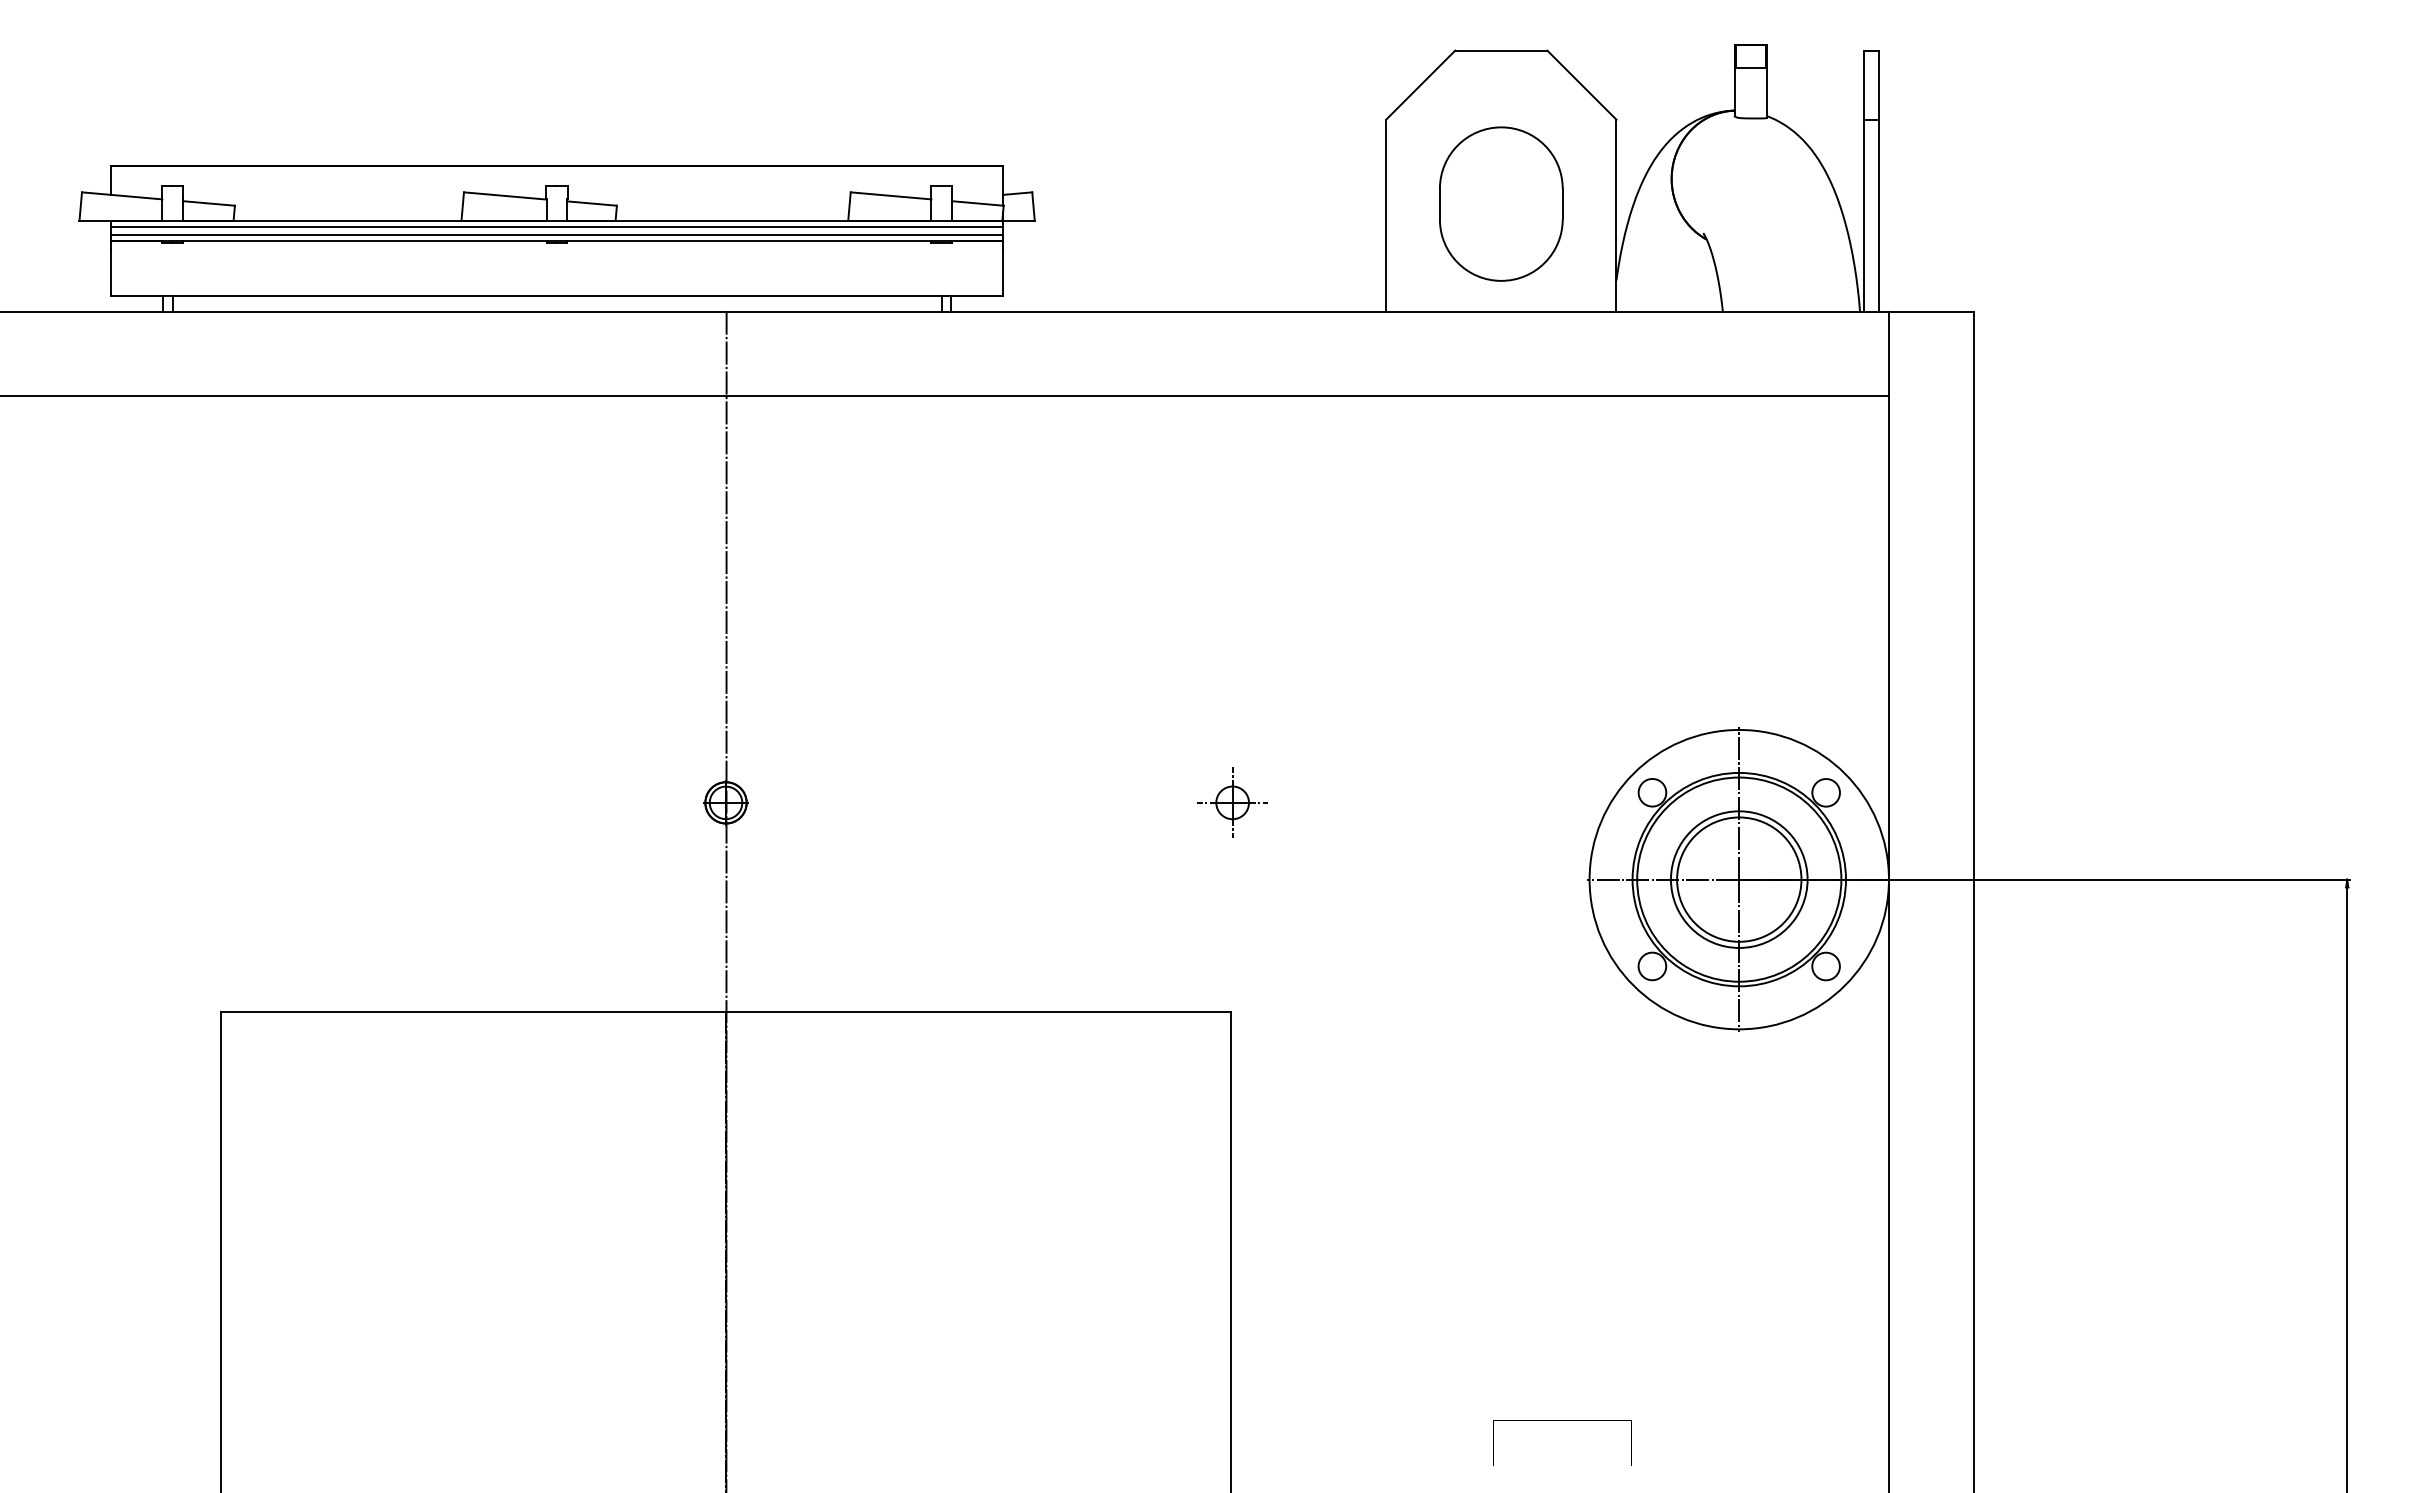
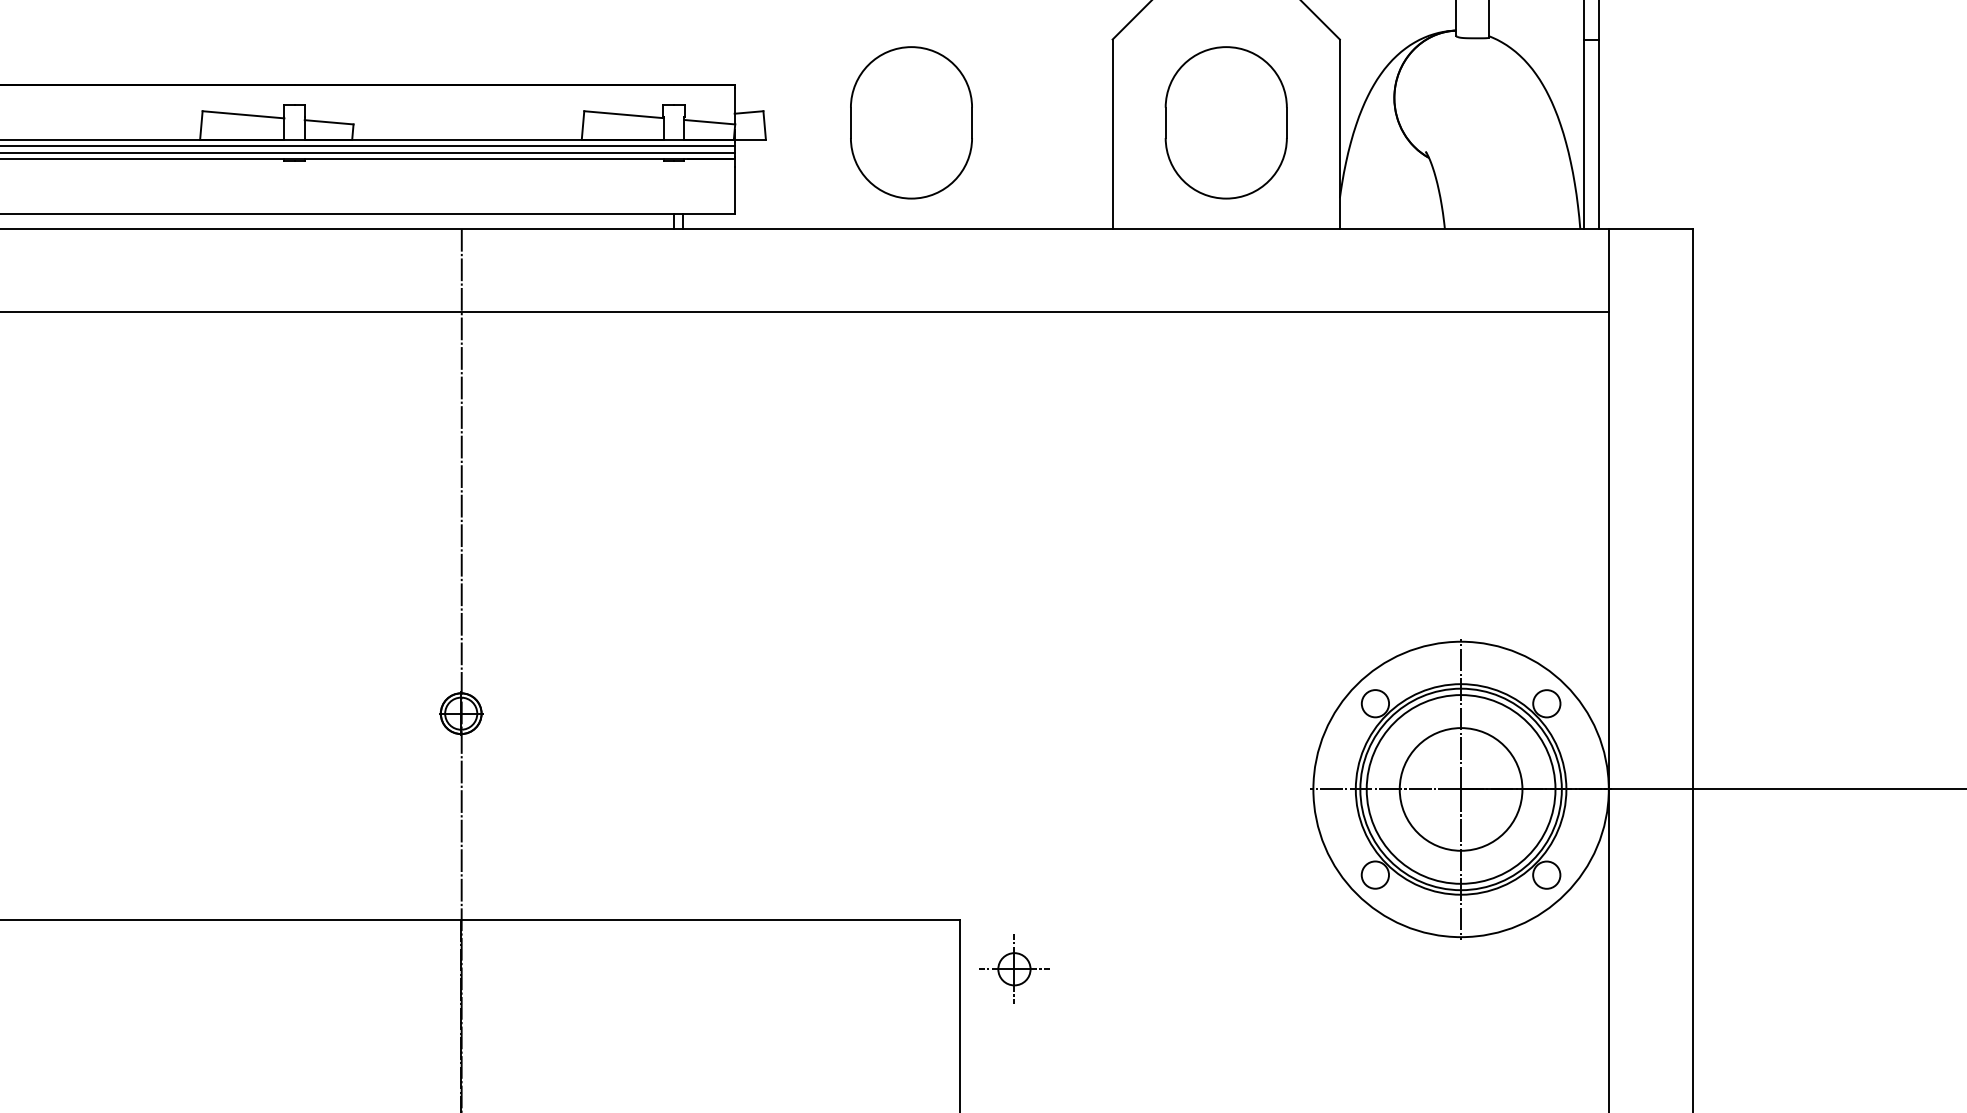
part: (1182, 203) -> (911, 122), added
part: (1232, 802) -> (1014, 968), moved
circle: (1738, 879) -> (1460, 789), size x1.4

